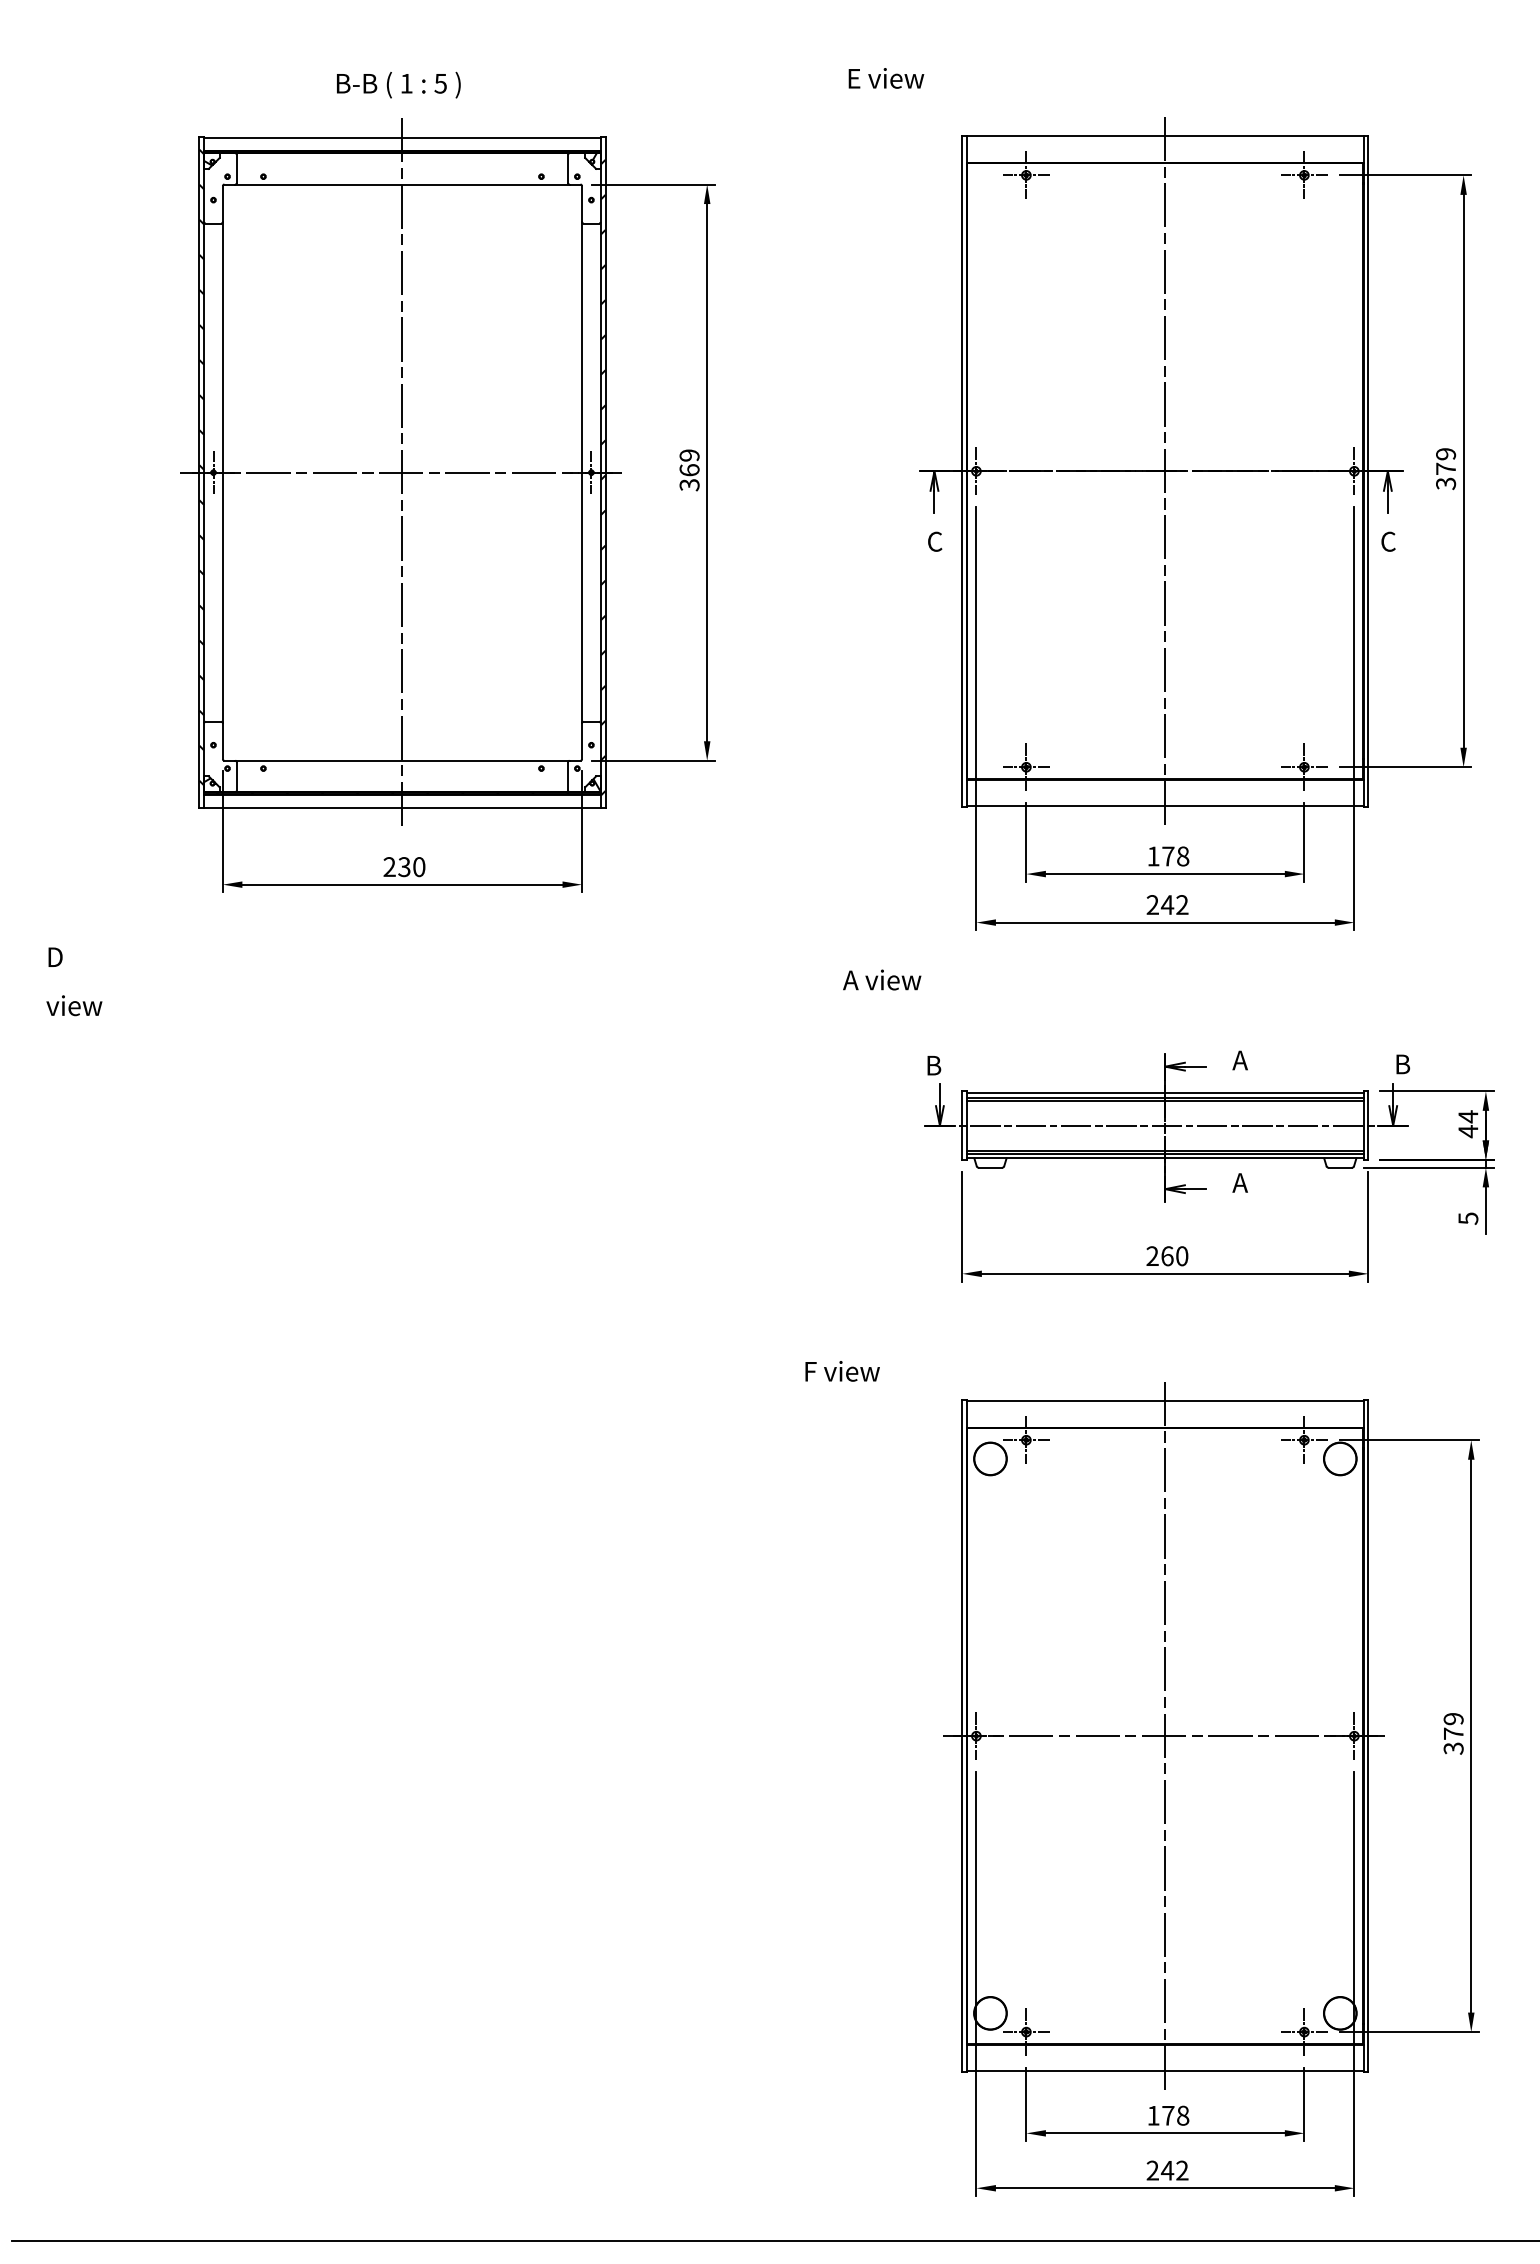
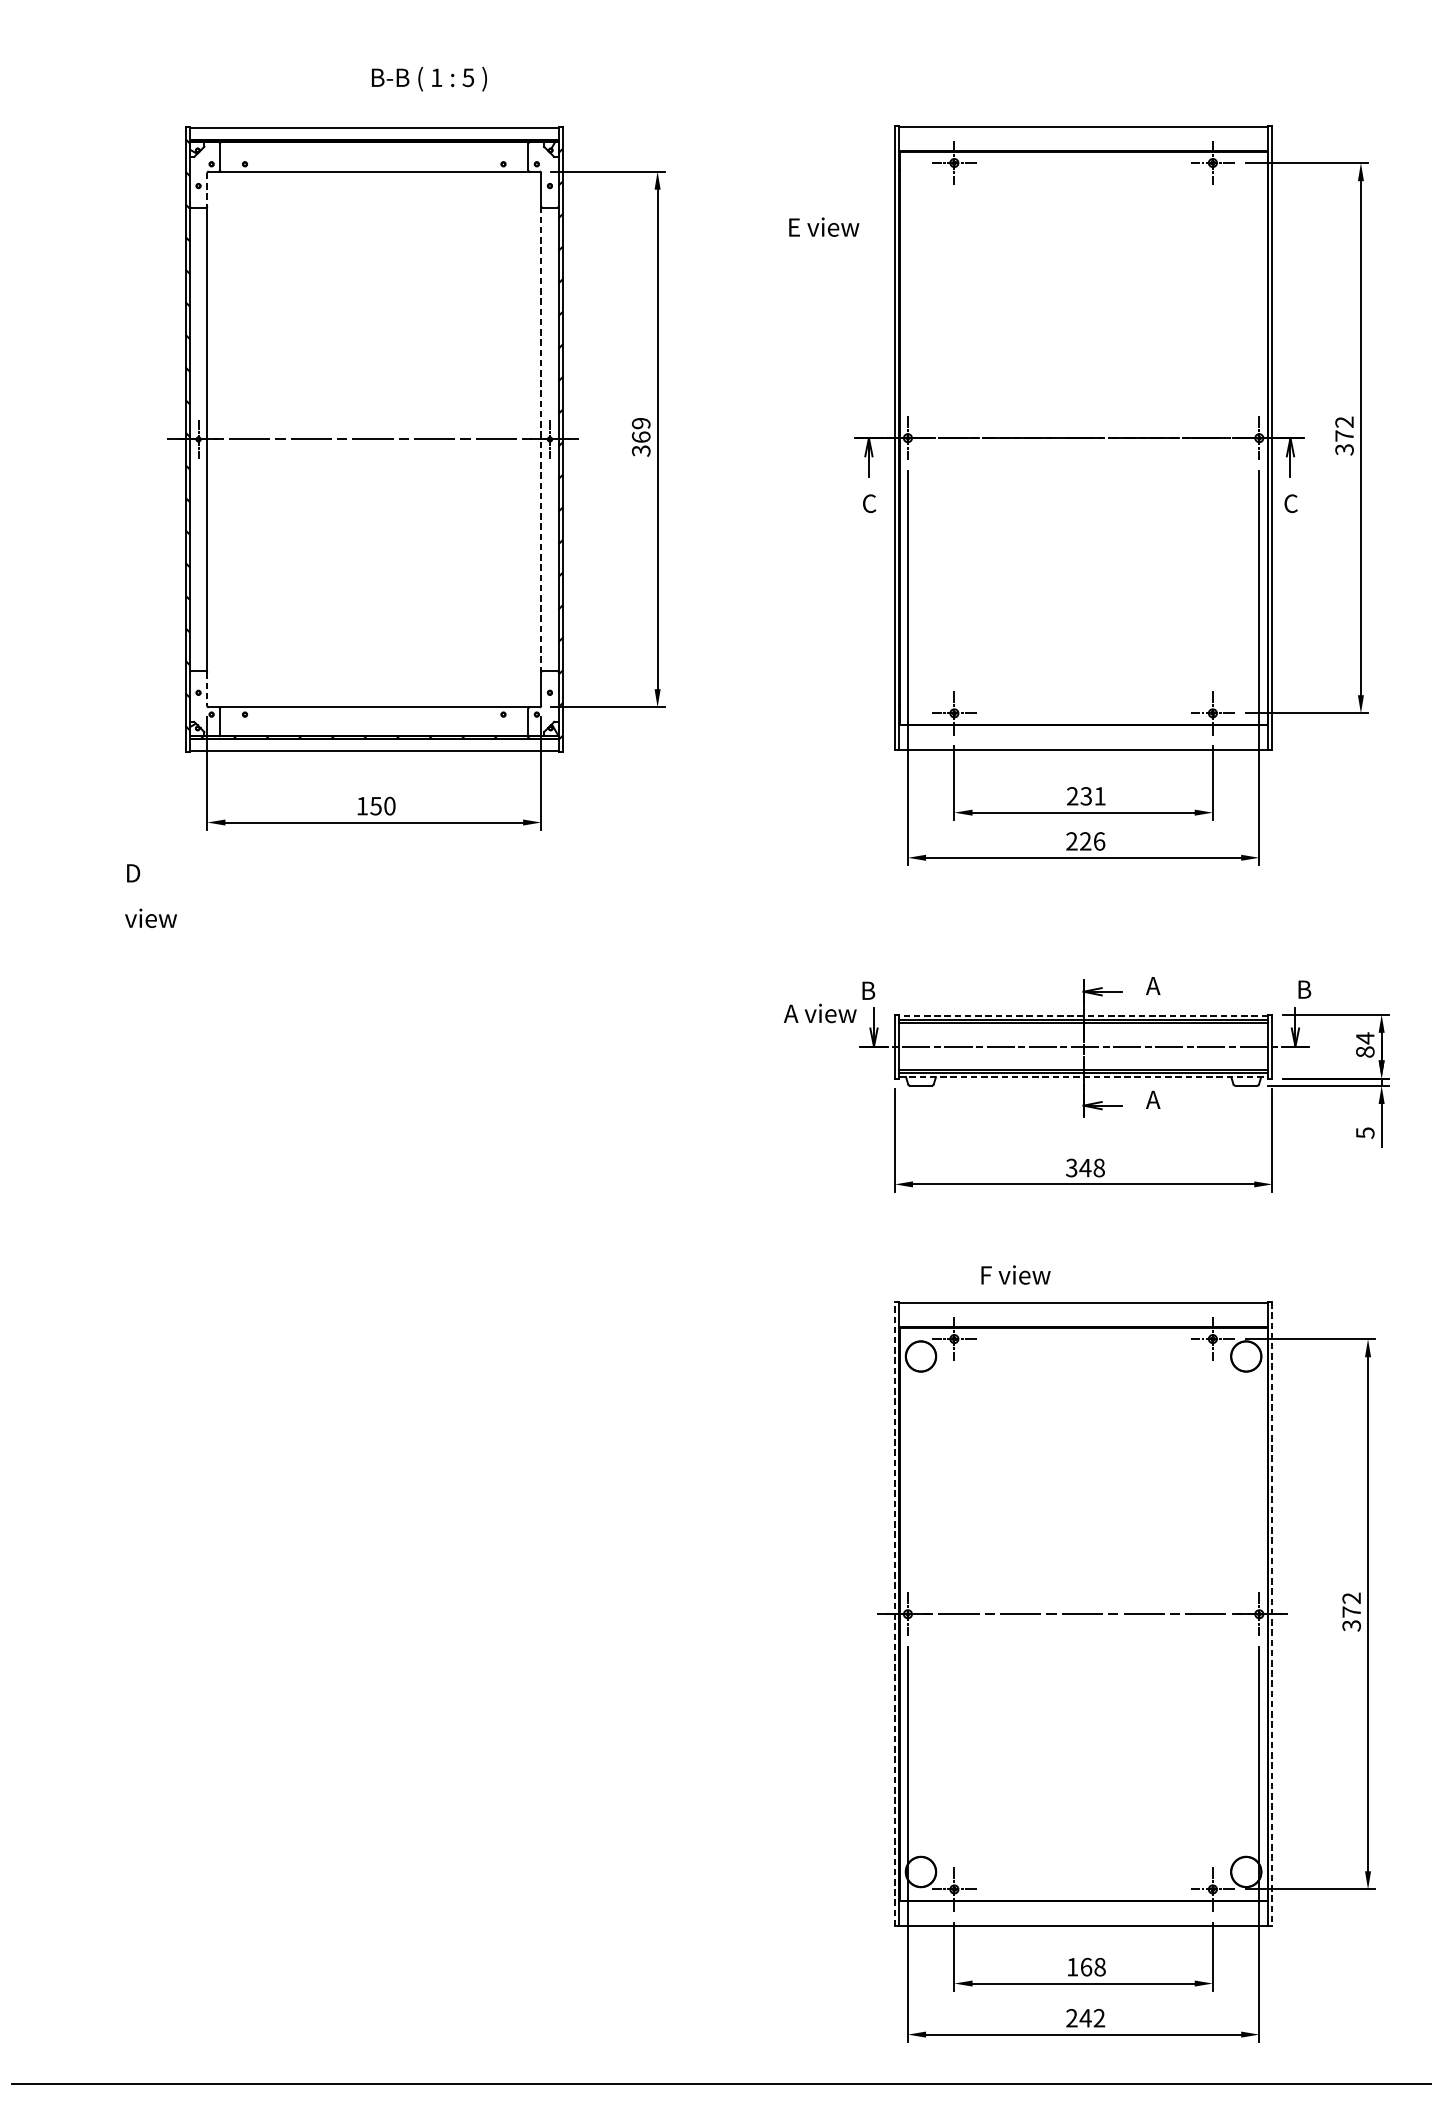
text: (886, 78) -> (824, 227), moved
text: (398, 84) -> (429, 78), moved
line: (222, 204) -> (206, 190), solid -> dashed
text: (1446, 454) -> (1345, 422), 379 -> 372
line: (1165, 470) -> (1083, 437), removed
line: (402, 472) -> (374, 439), removed
line: (582, 472) -> (541, 439), solid -> dashed
line: (222, 741) -> (206, 689), solid -> dashed
text: (1168, 856) -> (1086, 796), 178 -> 231
text: (396, 866) -> (368, 805), 230 -> 150
text: (1174, 905) -> (1092, 841), 242 -> 226
text: (882, 979) -> (820, 1012), moved
text: (74, 981) -> (151, 895), moved
line: (1164, 1092) -> (1082, 1015), solid -> dashed
text: (1468, 1131) -> (1365, 1052), 44 -> 84
line: (1165, 1158) -> (1083, 1077), solid -> dashed
text: (1167, 1256) -> (1085, 1168), 260 -> 348
text: (842, 1371) -> (1015, 1275), moved
text: (1453, 1719) -> (1351, 1598), 379 -> 372
line: (1165, 1735) -> (1083, 1613), removed
line: (962, 1736) -> (894, 1614), solid -> dashed
line: (1368, 1736) -> (1272, 1614), solid -> dashed
text: (1168, 2115) -> (1086, 1966), 178 -> 168

